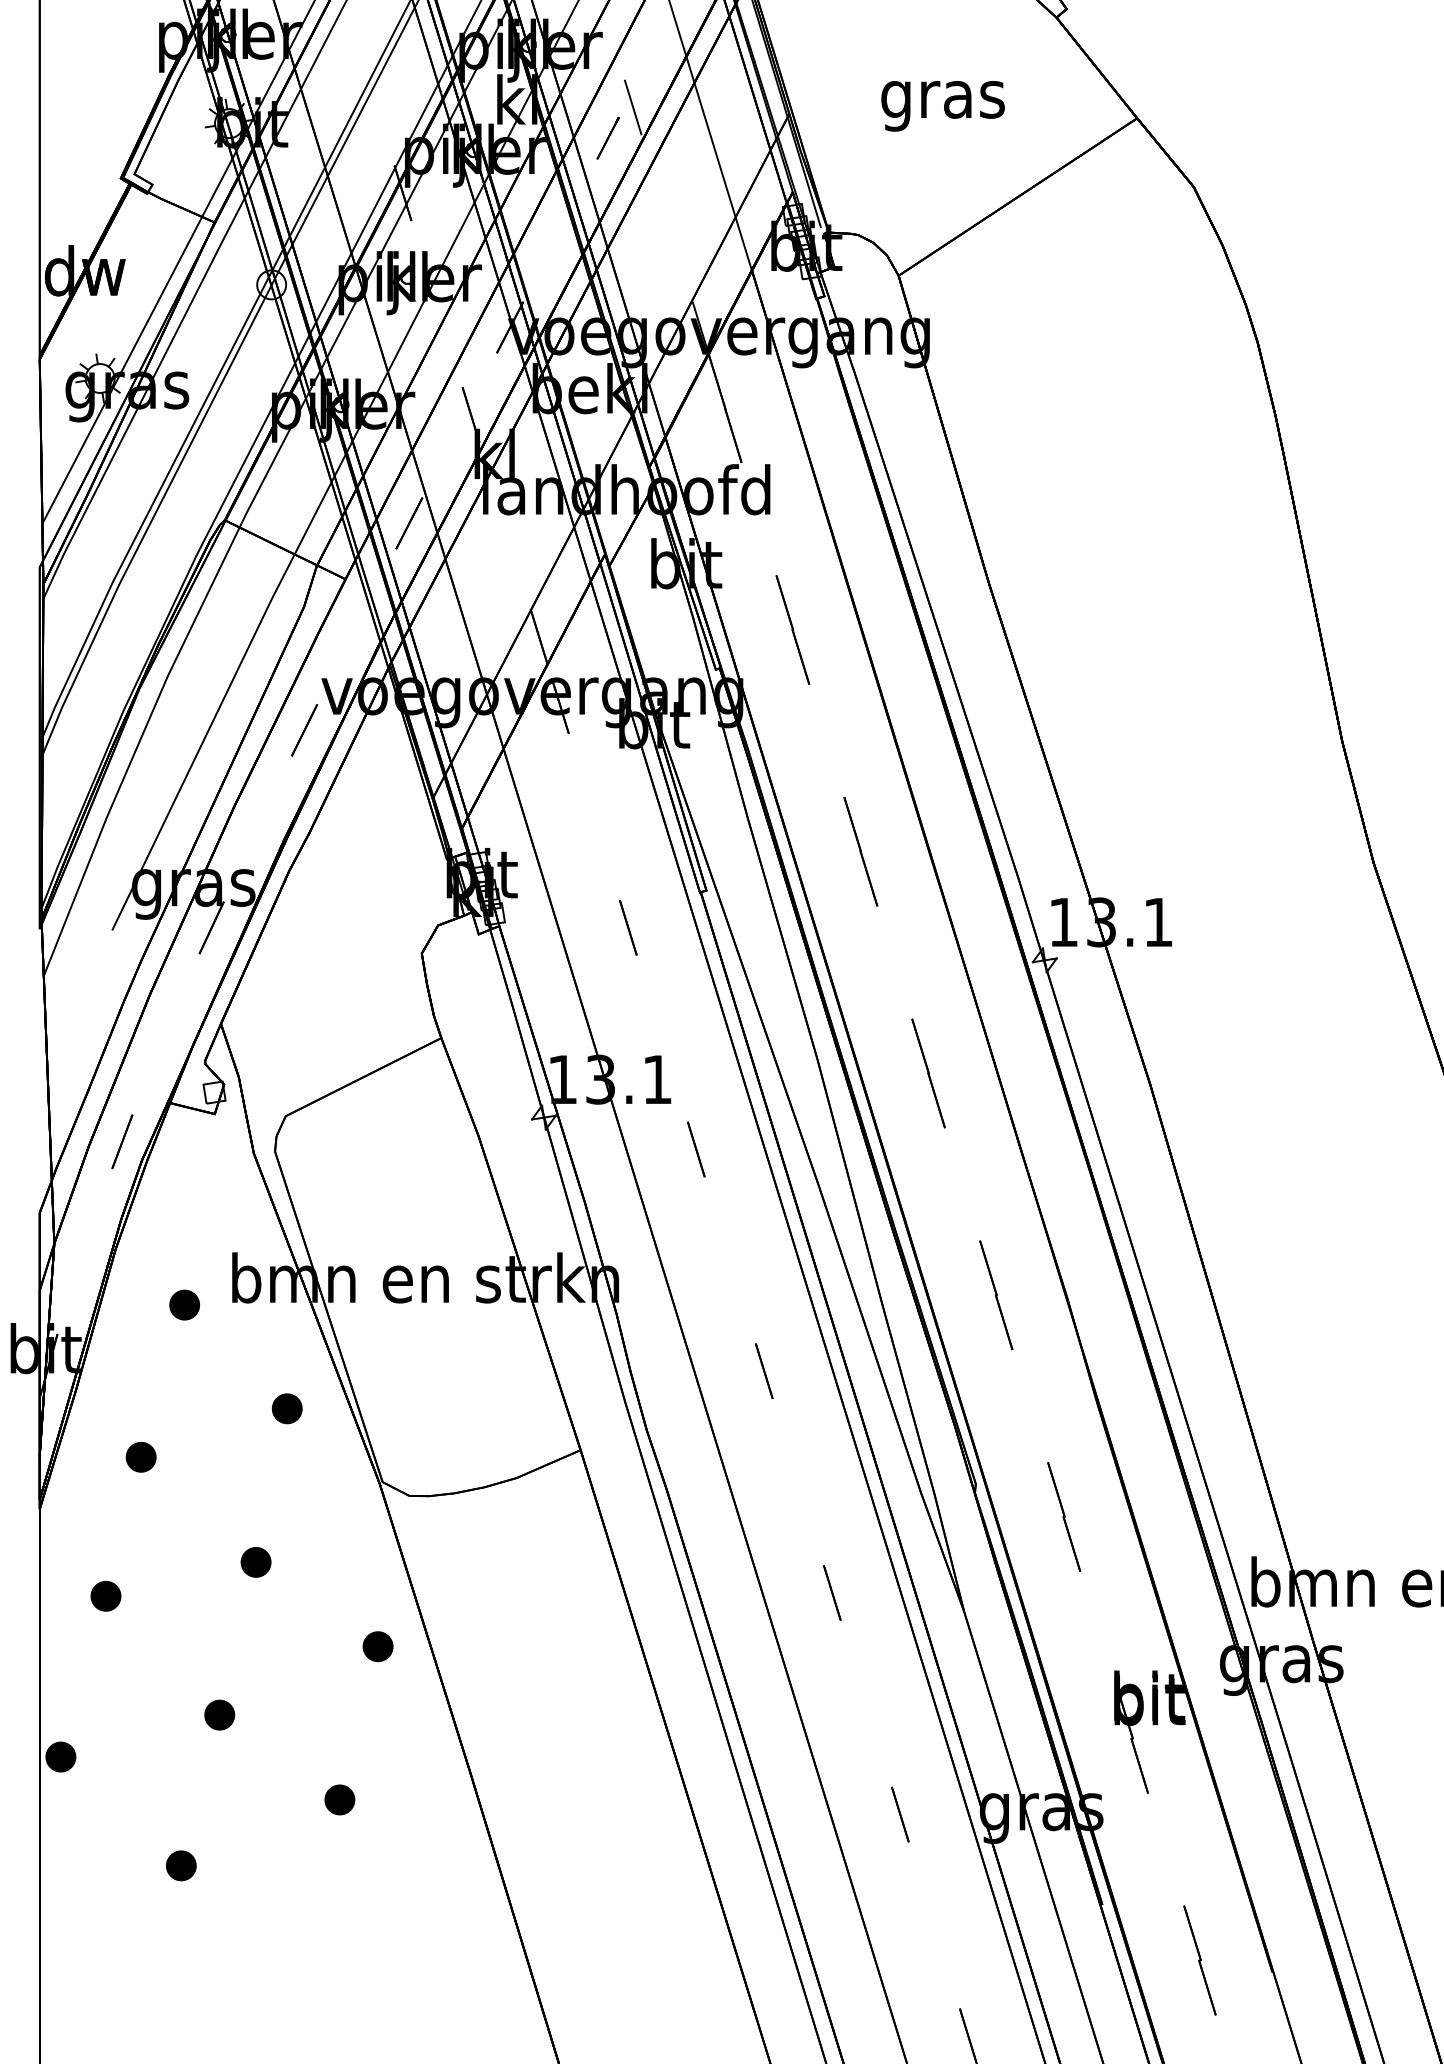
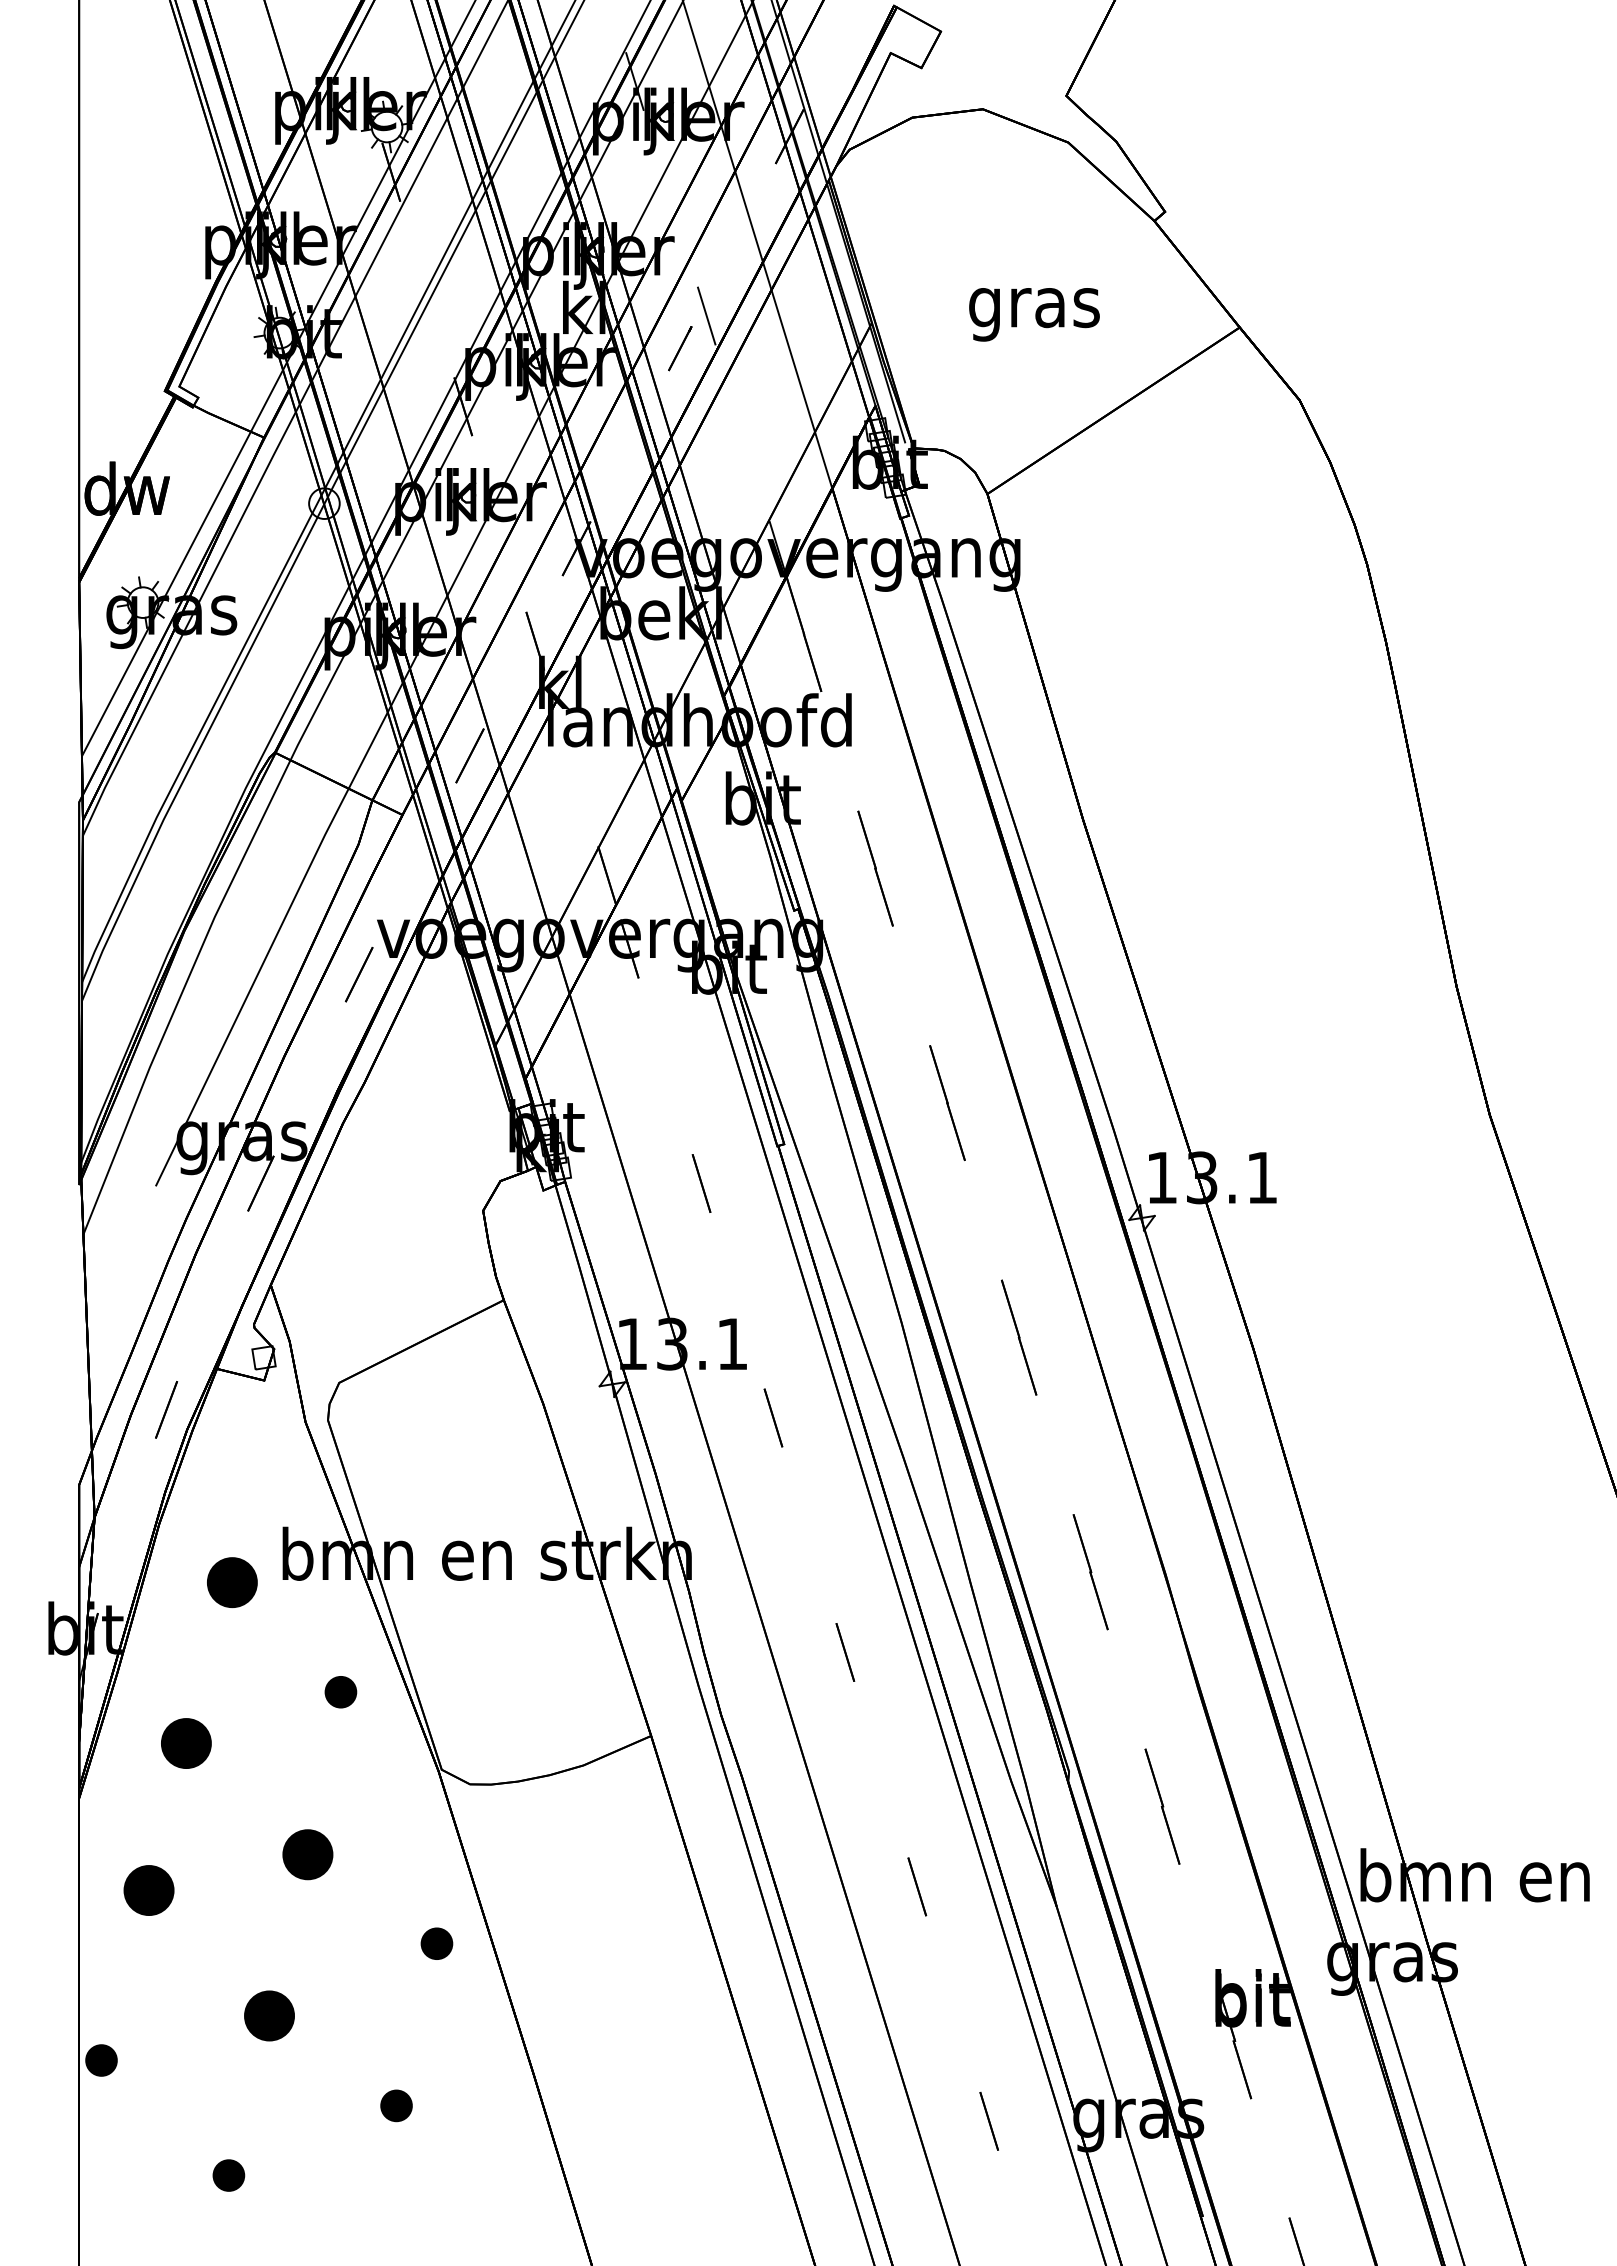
part: (184, 1305) -> (232, 1582), size x1.6
part: (141, 1457) -> (186, 1743), size x1.6
part: (255, 1562) -> (307, 1854), size x1.6
part: (106, 1596) -> (149, 1890), size x1.6
part: (219, 1715) -> (269, 2016), size x1.6

